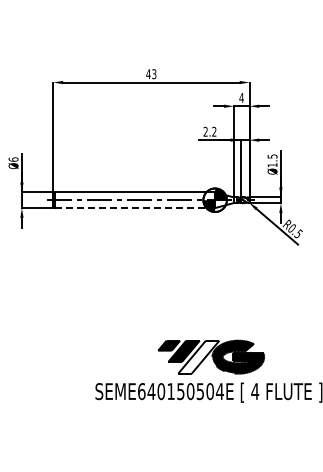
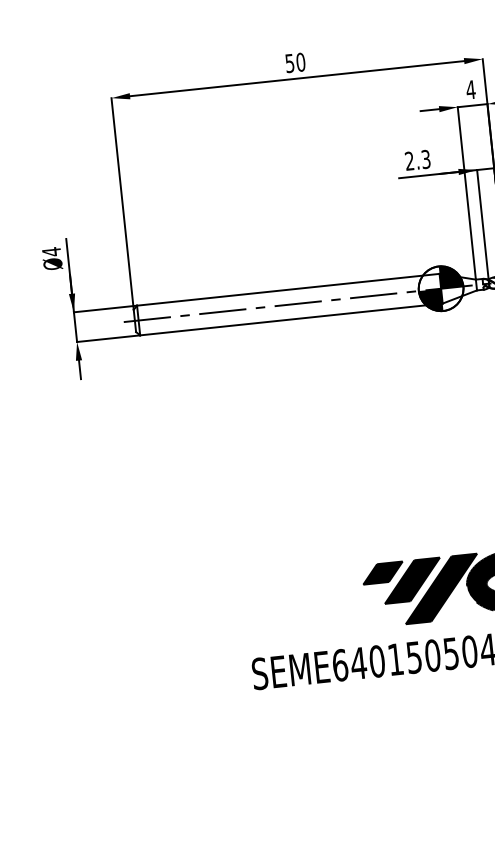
text: (151, 74) -> (295, 63), 43 -> 50
text: (214, 131) -> (426, 158), 2.2 -> 2.3
text: (13, 159) -> (51, 251), Ø6 -> Ø4
line: (135, 208) -> (292, 320), dashed -> solid
fill: (198, 356) -> (440, 587), added

